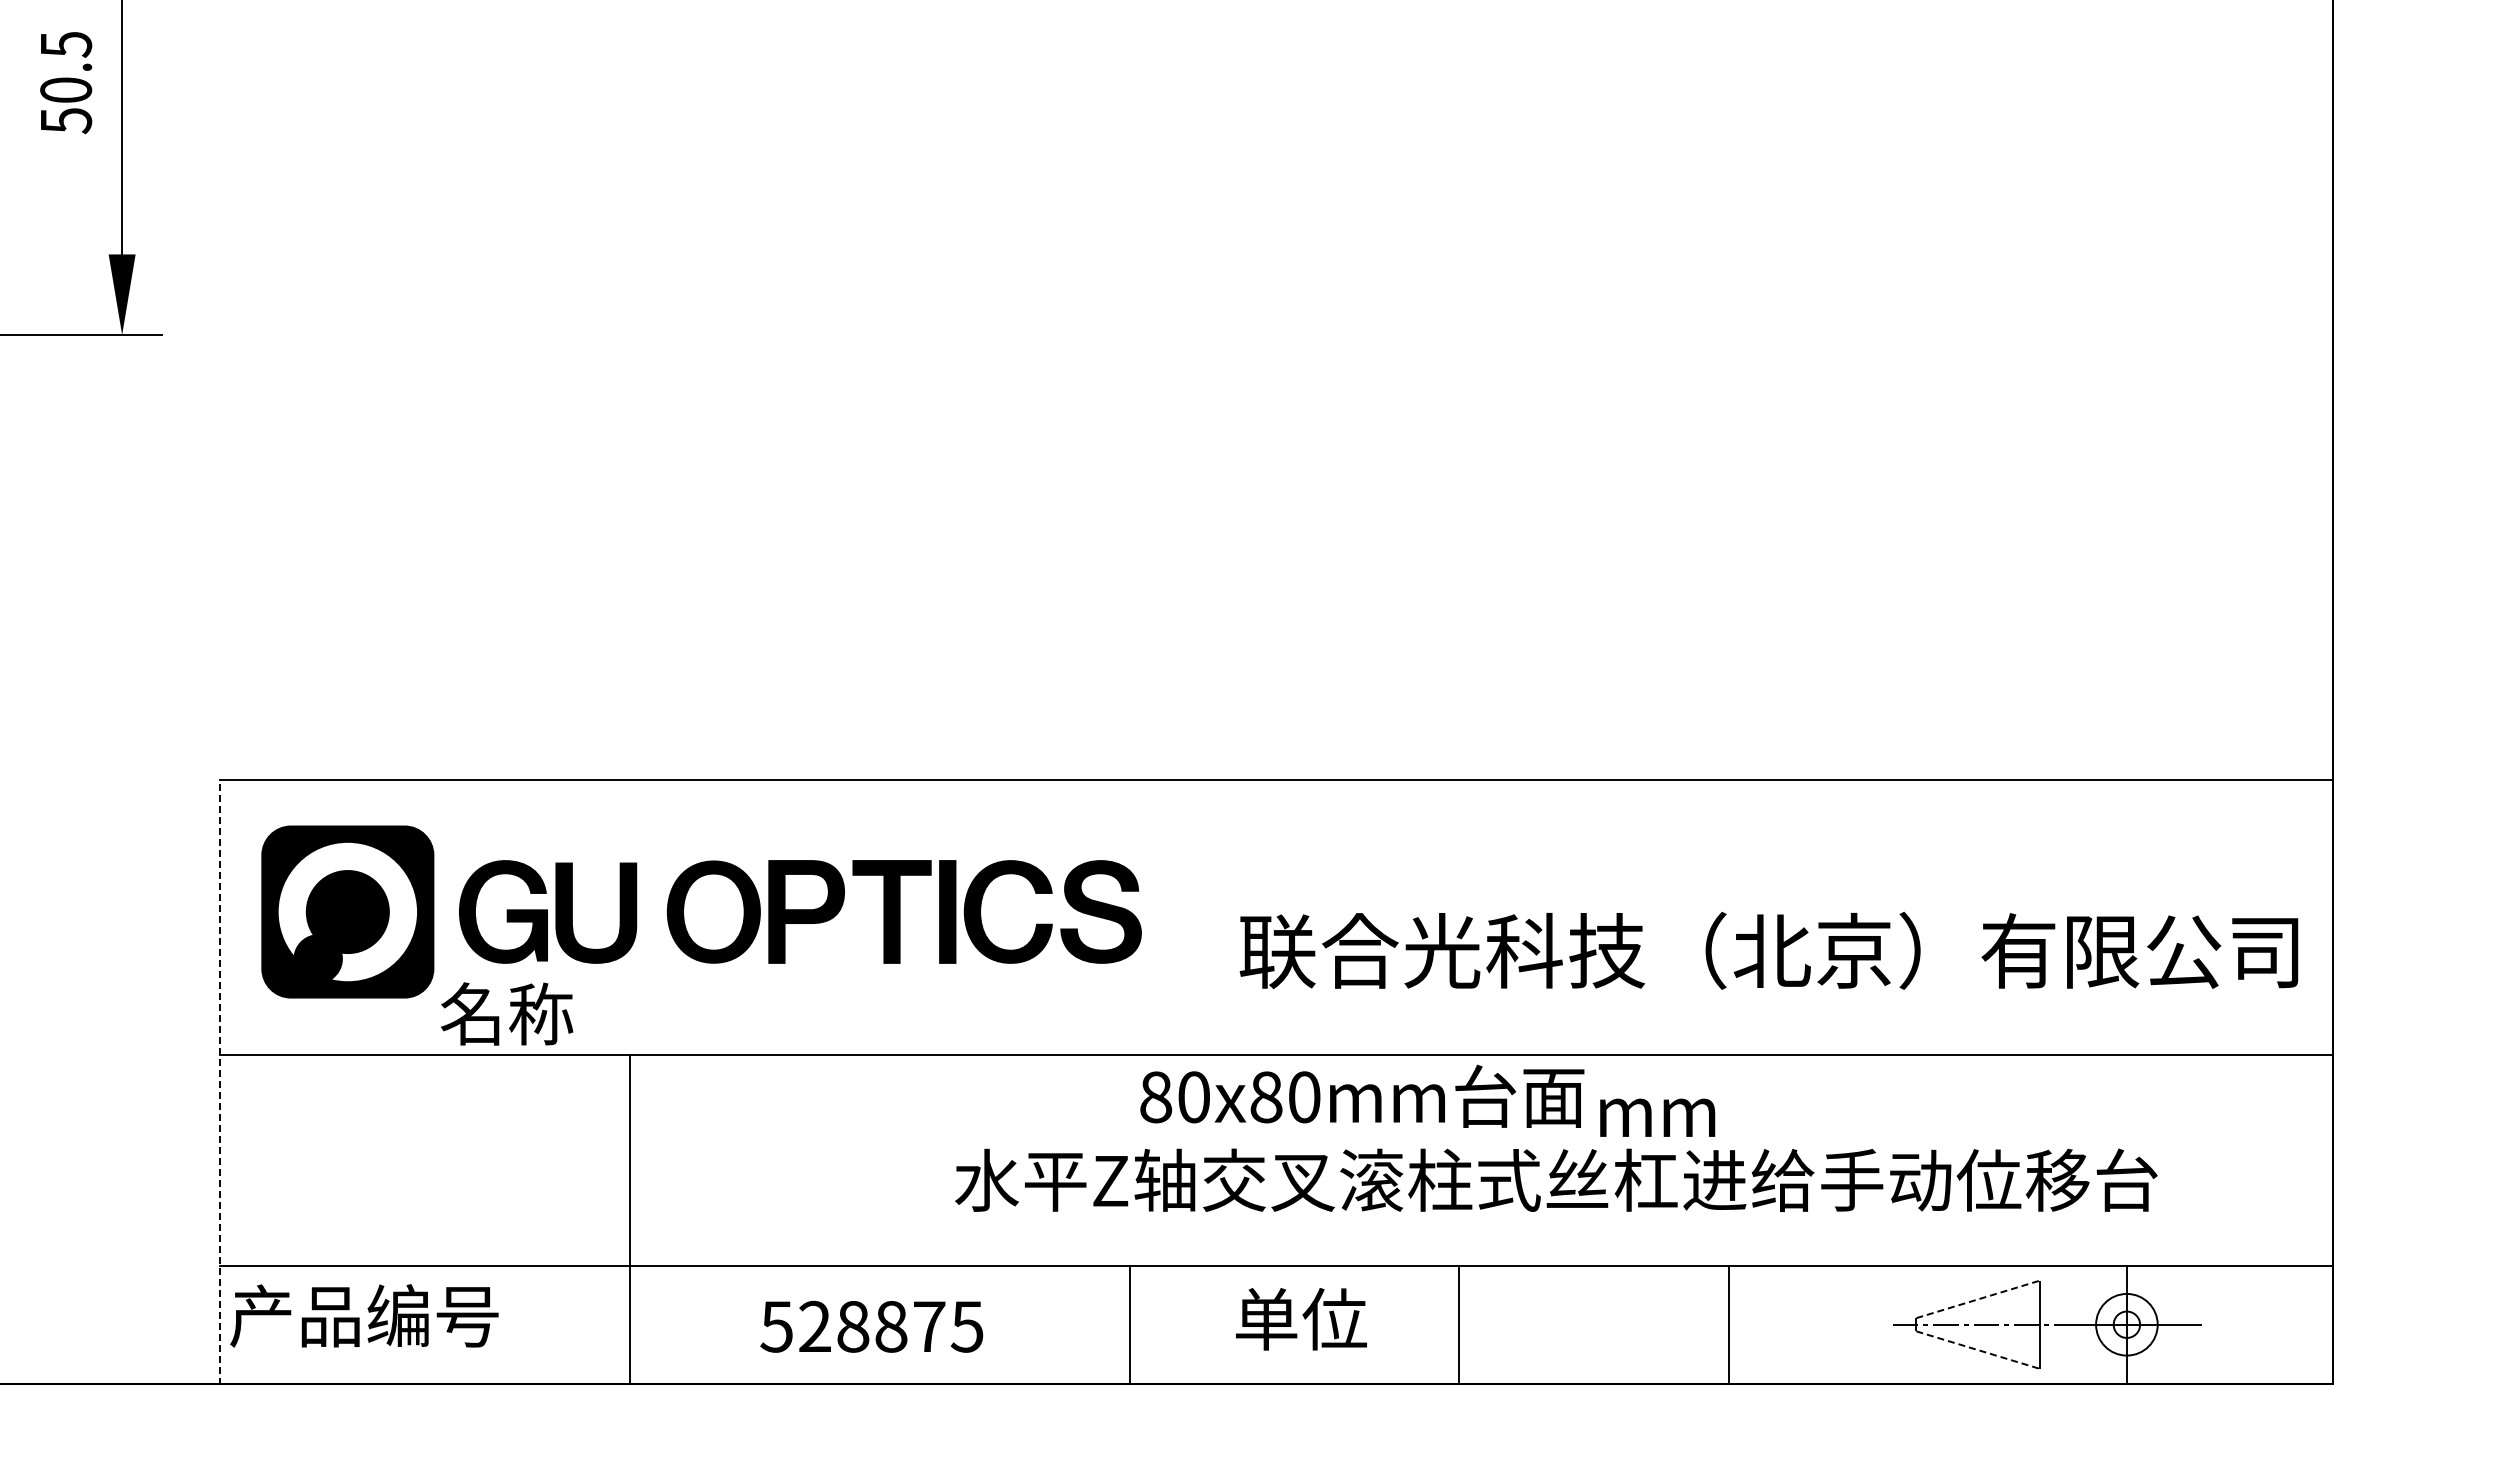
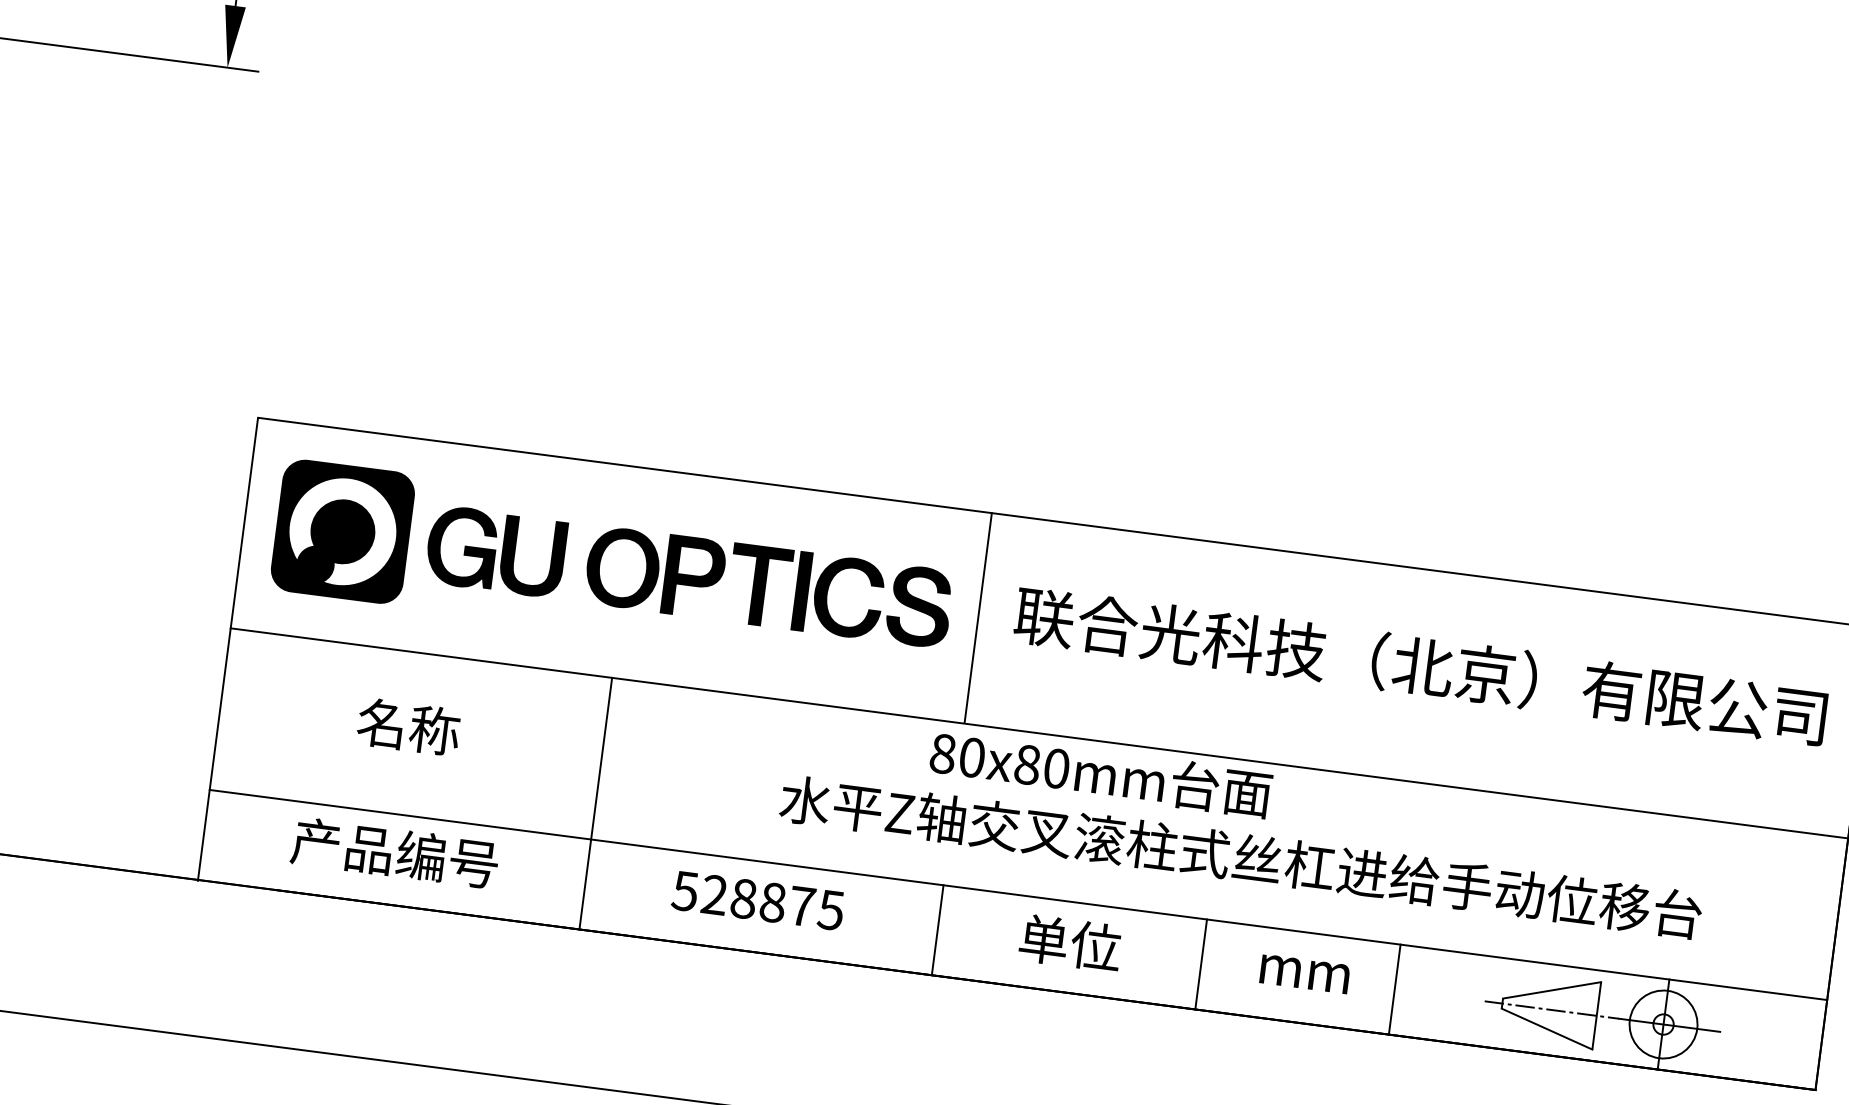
line: (1178, 915) -> (978, 617), added
text: (1768, 950) -> (1420, 665), moved
text: (507, 1013) -> (409, 726), moved
line: (219, 1082) -> (227, 649), dashed -> solid
text: (1657, 1117) -> (1304, 973), moved
line: (630, 1218) -> (596, 803), moved
line: (1978, 1299) -> (1552, 990), dashed -> solid
text: (364, 1315) -> (395, 852), moved
text: (1301, 1319) -> (1070, 943), moved
line: (1129, 1324) -> (937, 930), moved
line: (1458, 1324) -> (1200, 964), moved
line: (1728, 1324) -> (1394, 989), moved
circle: (2126, 1324) -> (1663, 1024), size x1.43
text: (871, 1326) -> (757, 900), moved
line: (1978, 1350) -> (1547, 1029), dashed -> solid

